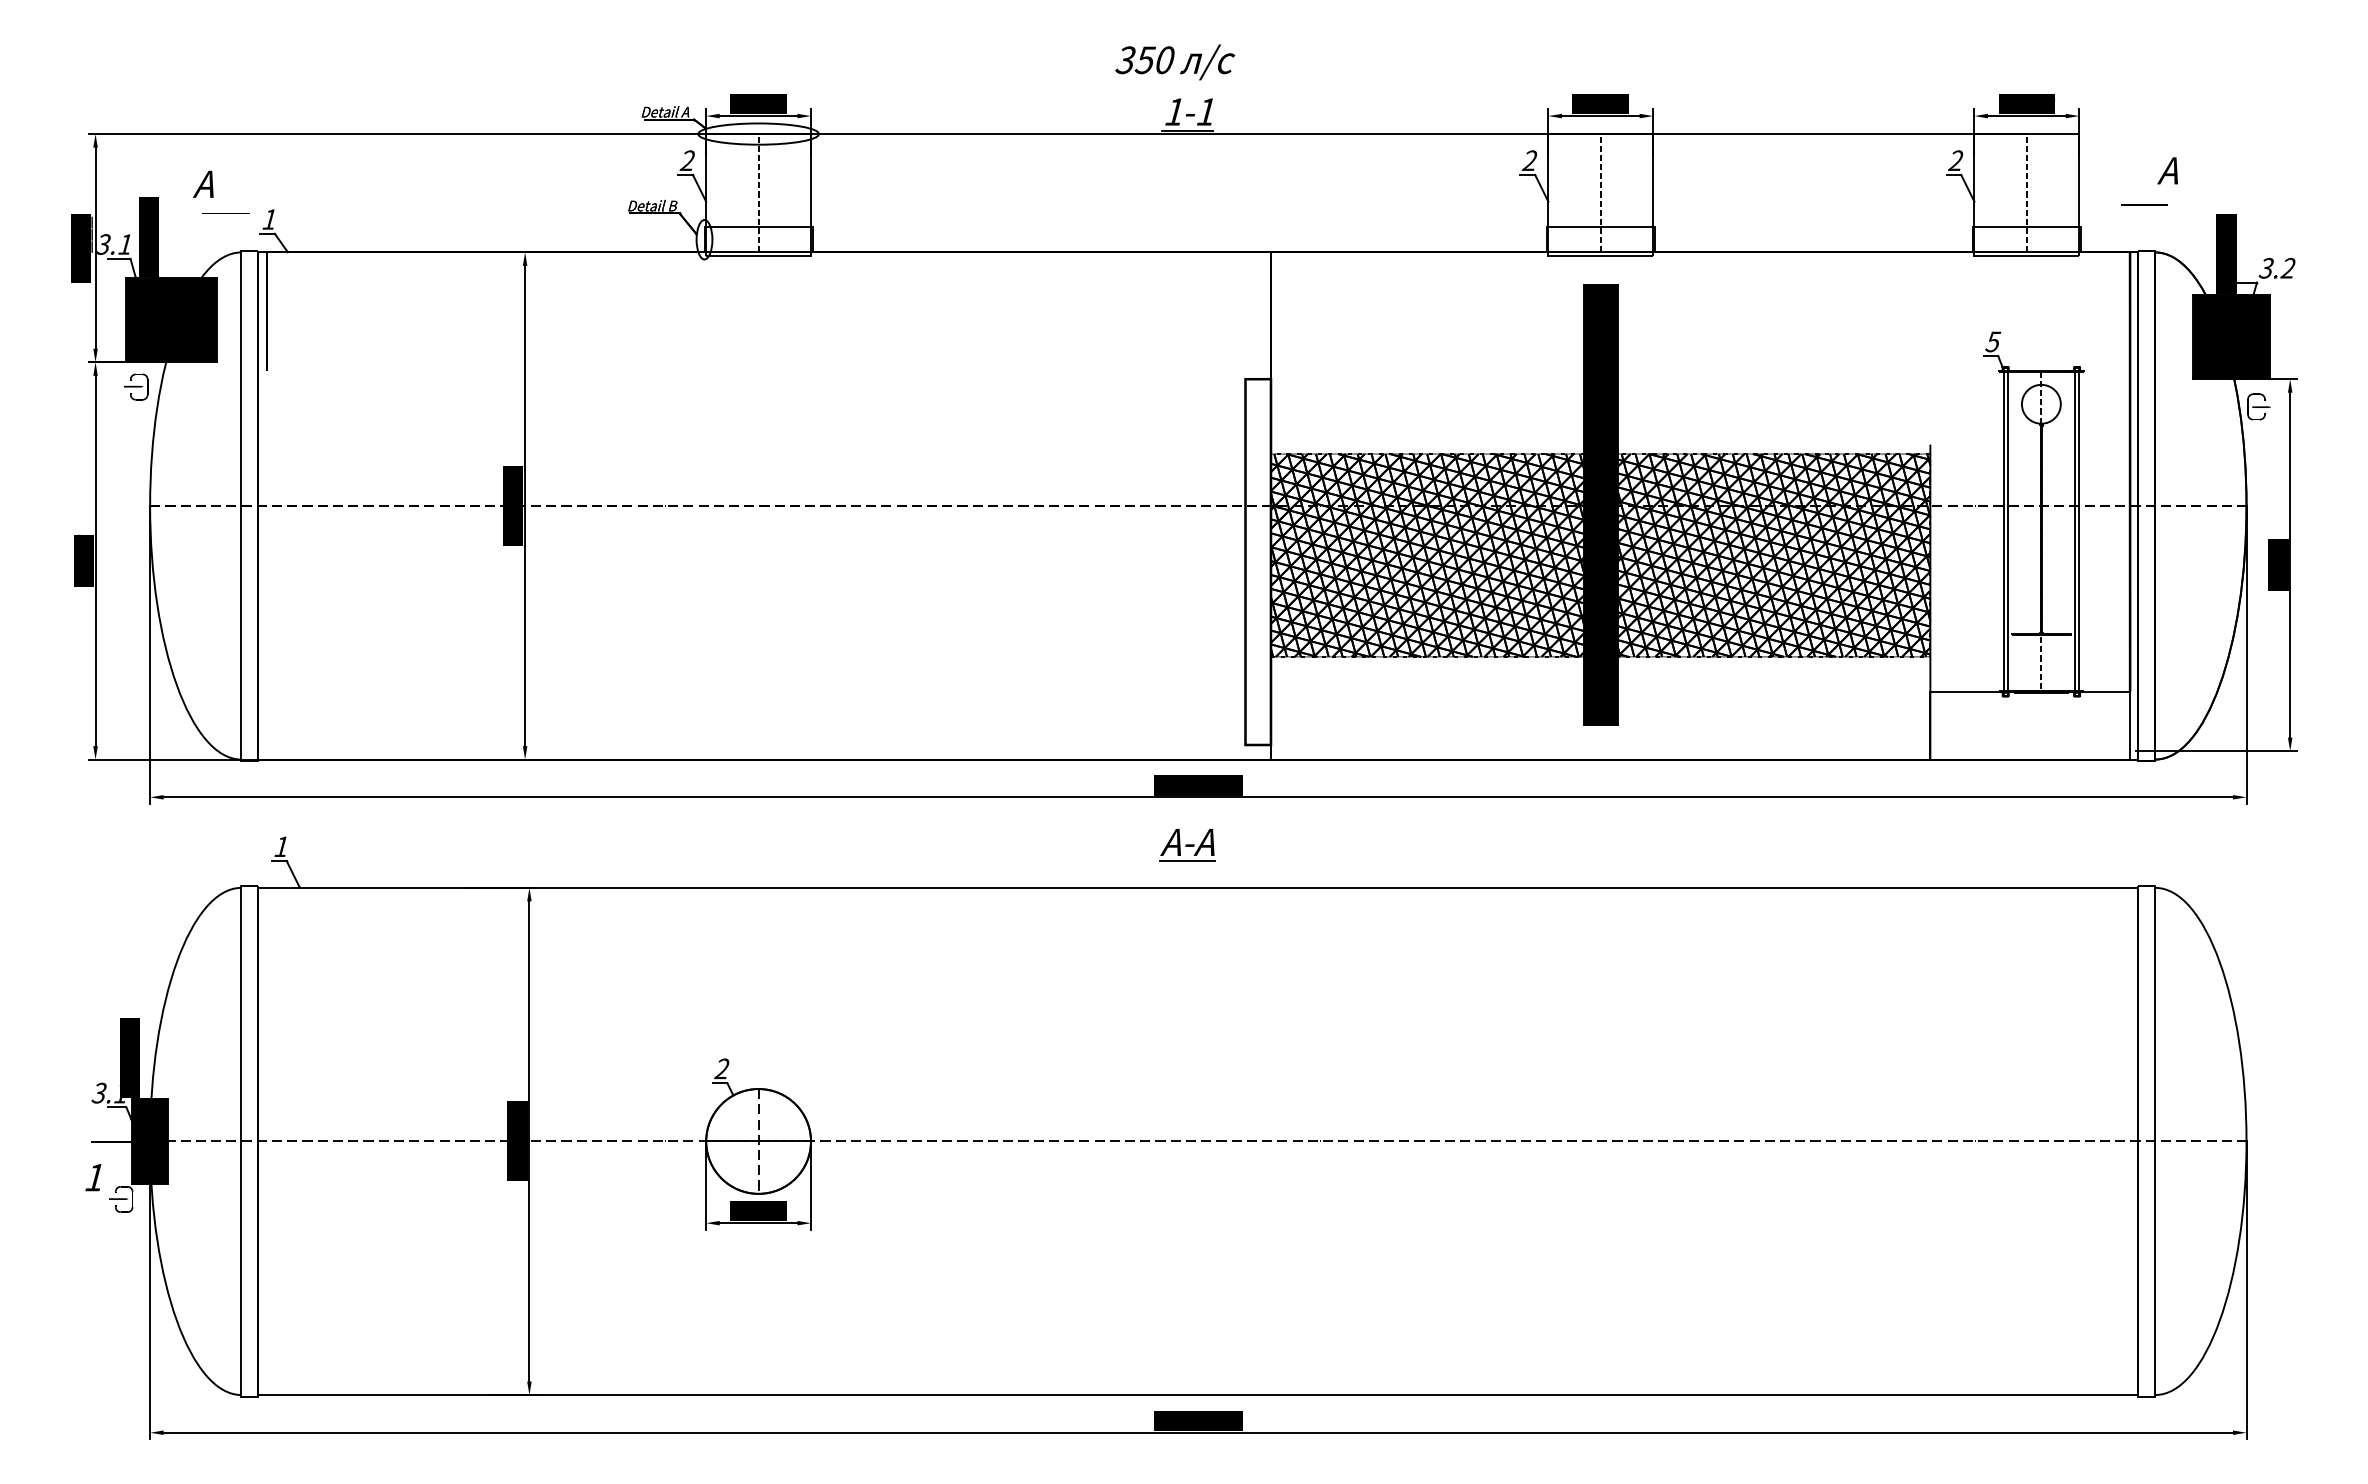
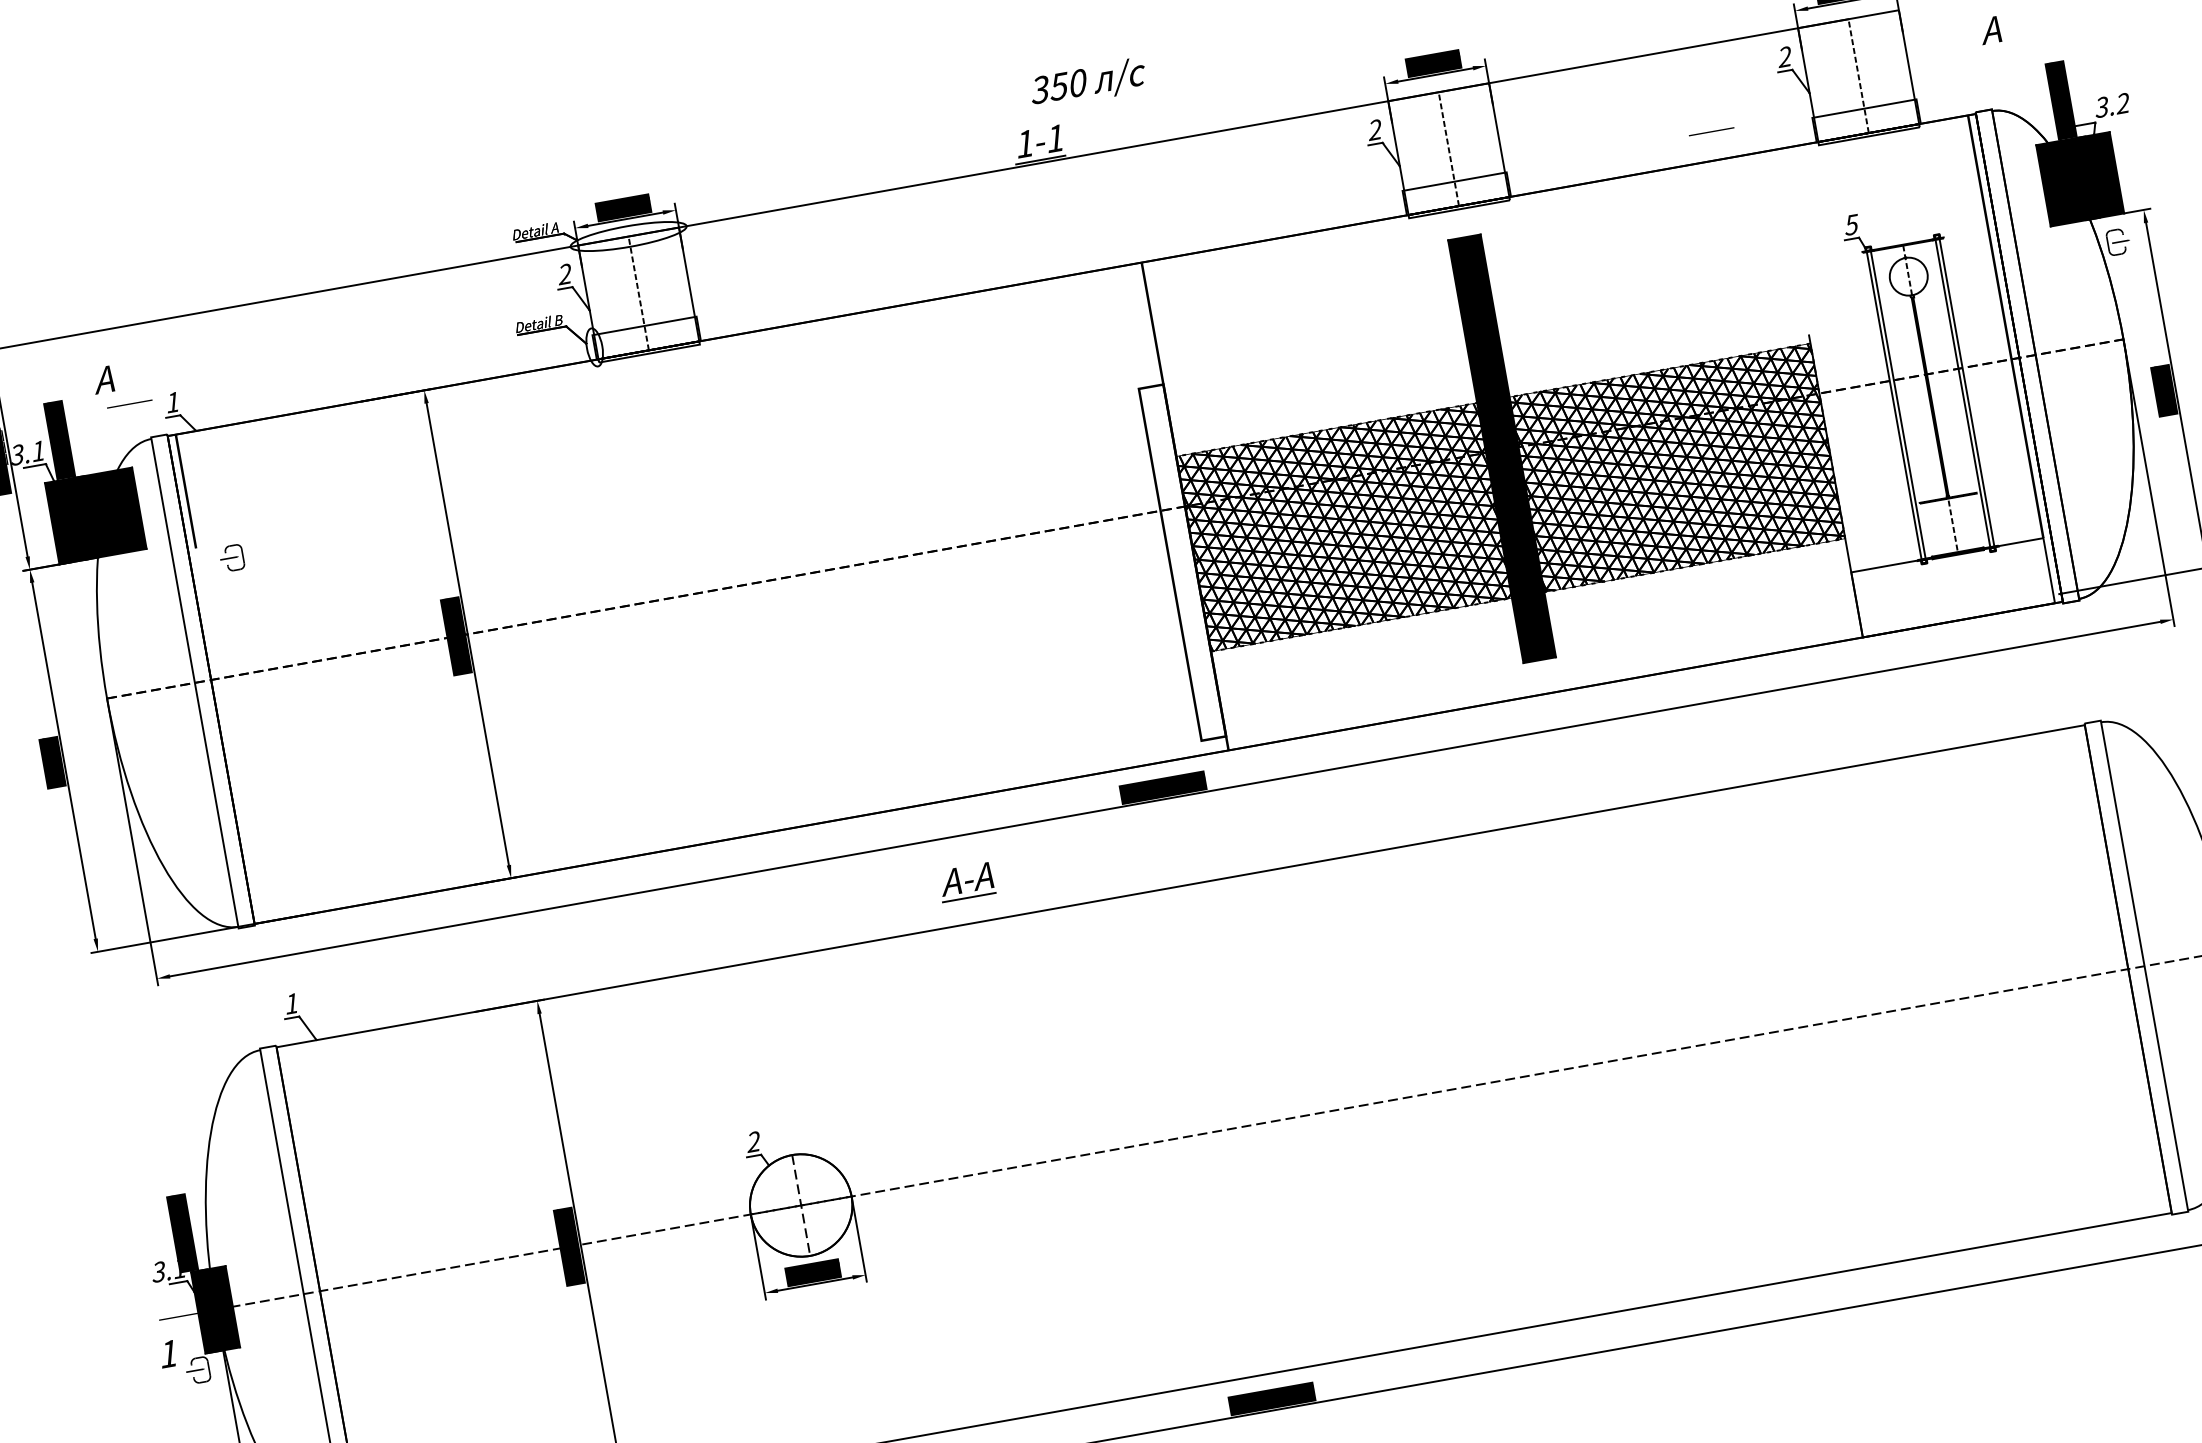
text: (1175, 62) -> (1088, 83), moved
line: (2144, 204) -> (1711, 131), moved
part: (136, 386) -> (232, 557), moved
part: (1187, 845) -> (966, 882), moved

